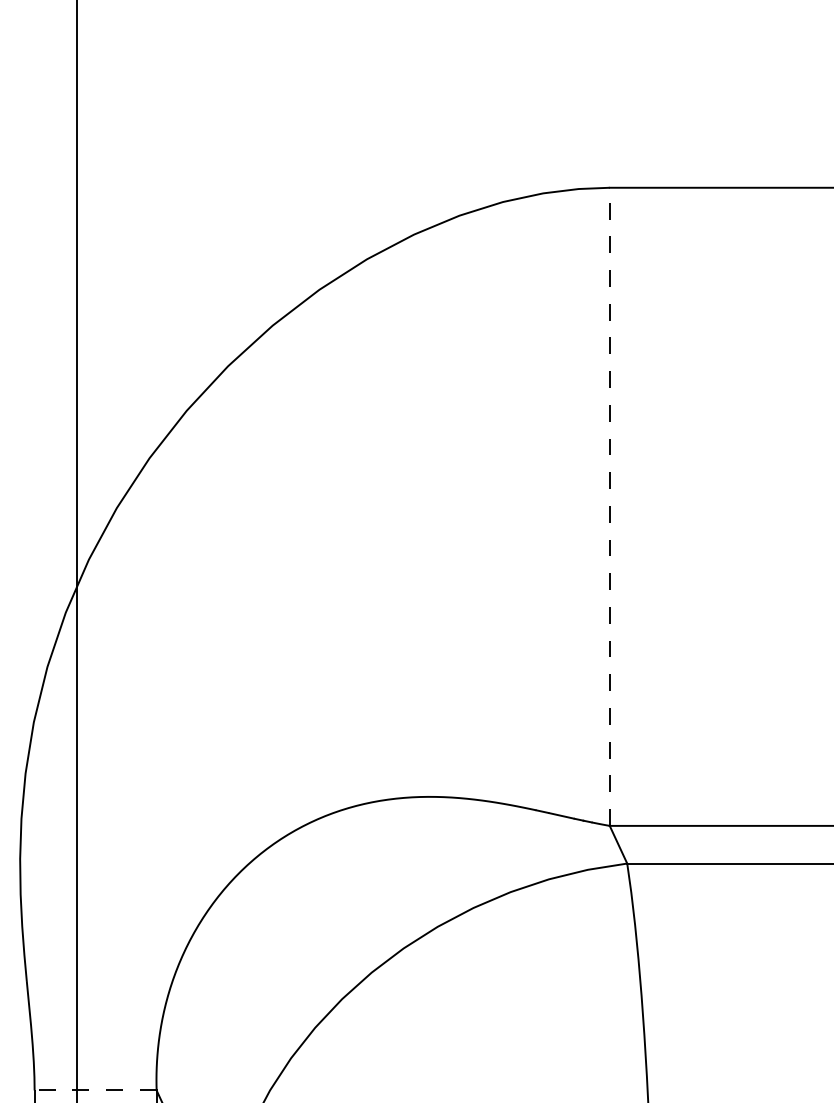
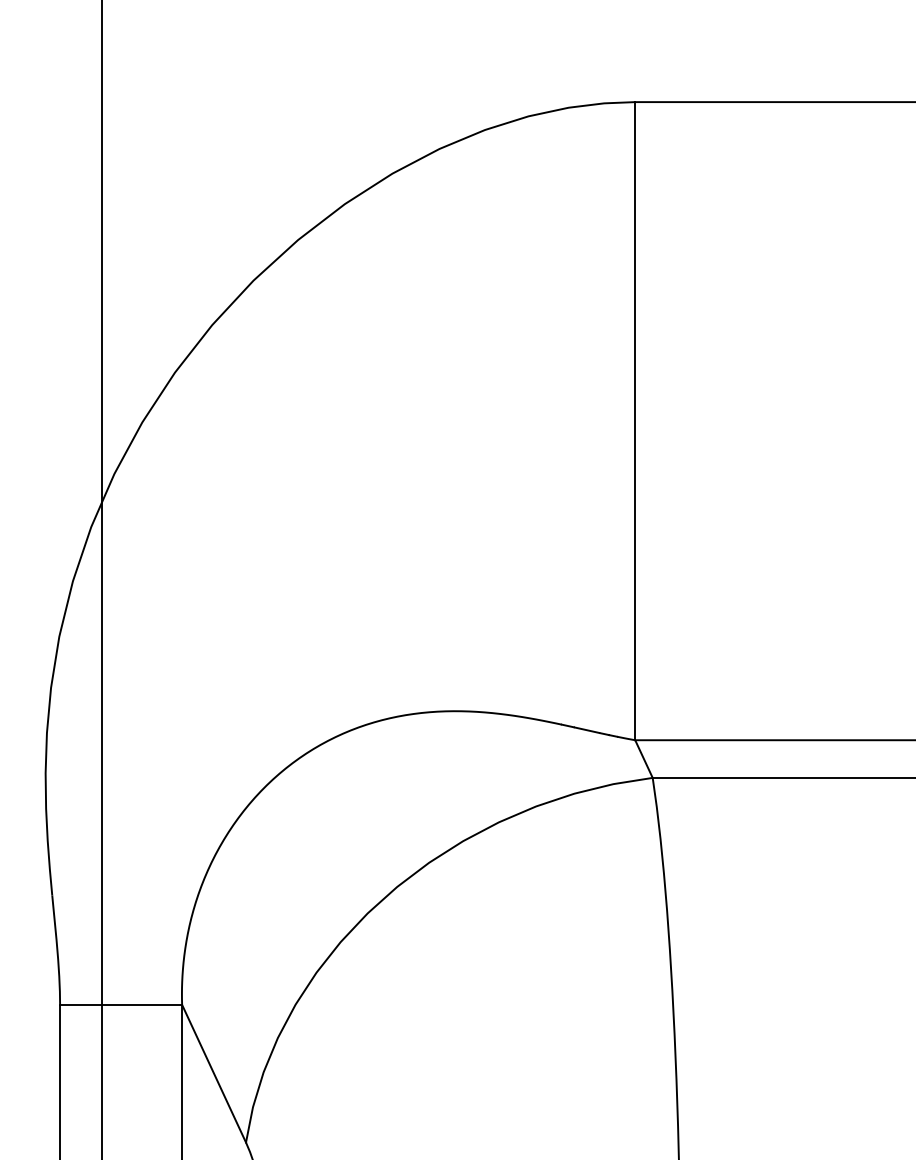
line: (610, 506) -> (635, 420), dashed -> solid
line: (95, 1090) -> (120, 1004), dashed -> solid

